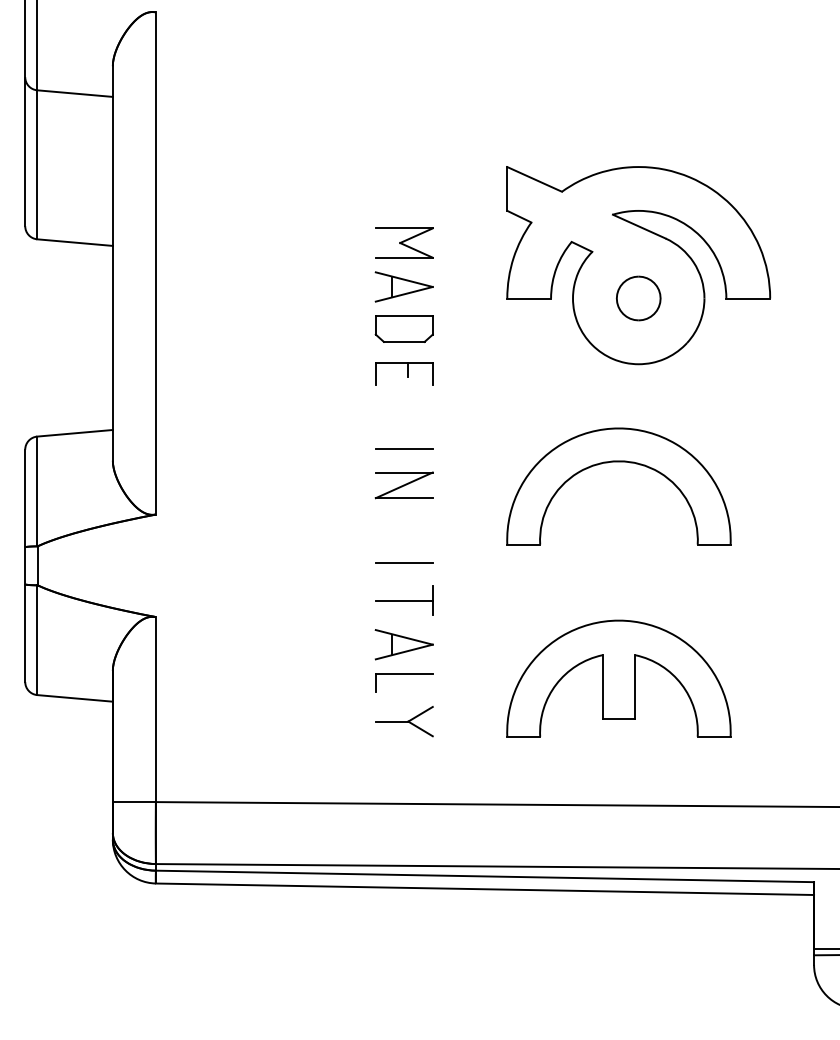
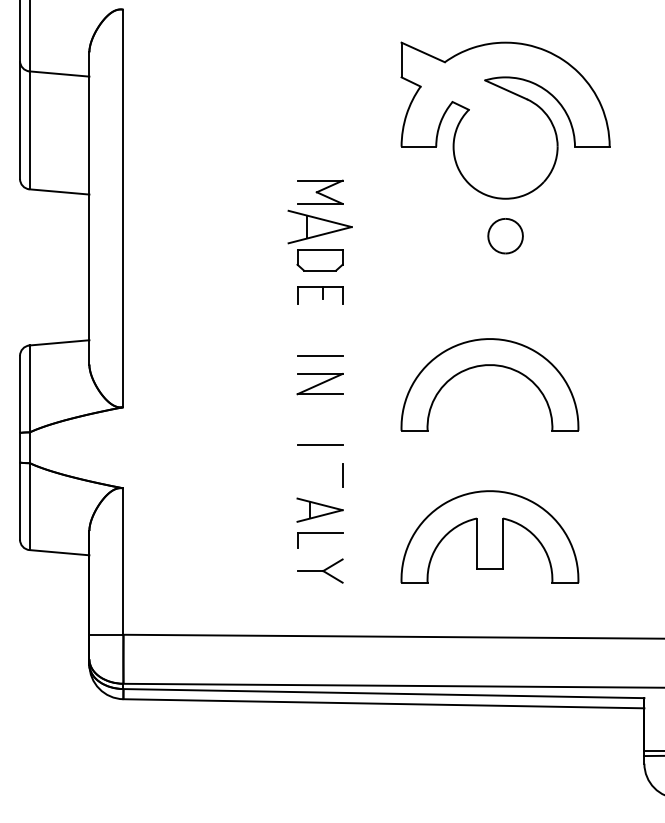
part: (638, 265) -> (505, 120), moved
part: (403, 286) -> (319, 226), size x1.4
line: (403, 600) -> (319, 475), removed

